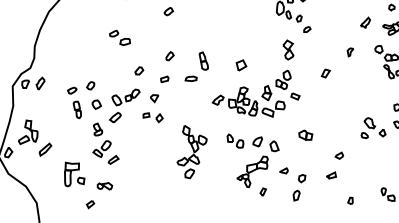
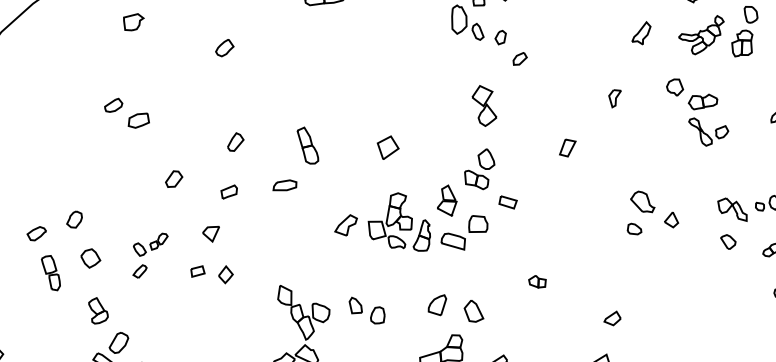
part: (124, 105) -> (149, 254), size x0.6
part: (373, 127) -> (651, 210), moved
part: (305, 134) -> (536, 280), size x0.6
part: (235, 140) -> (367, 308), moved

